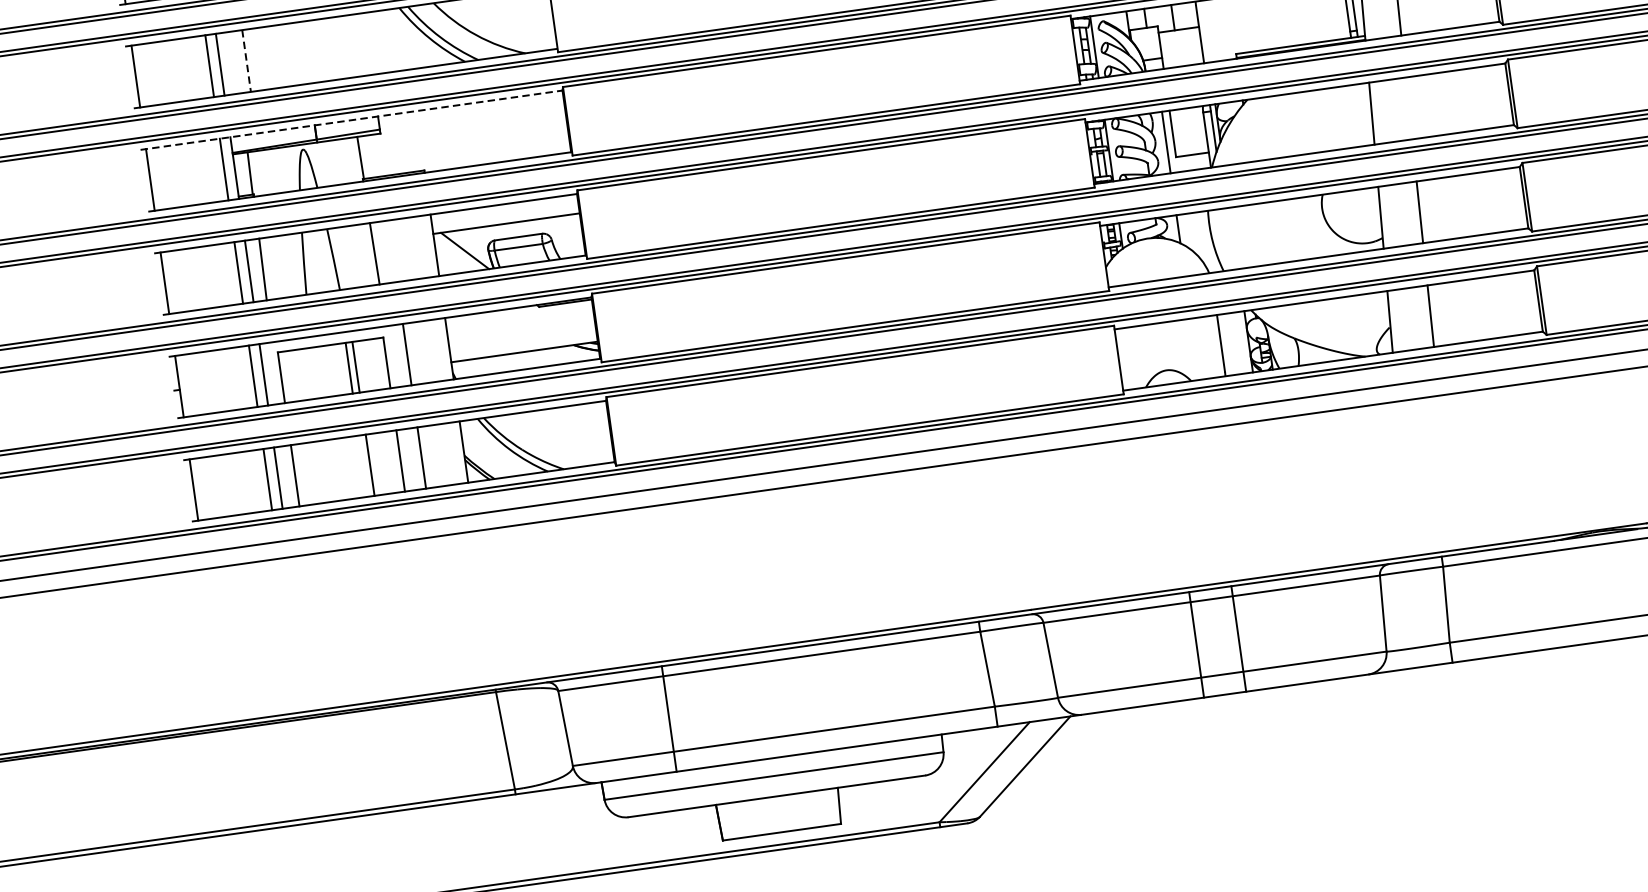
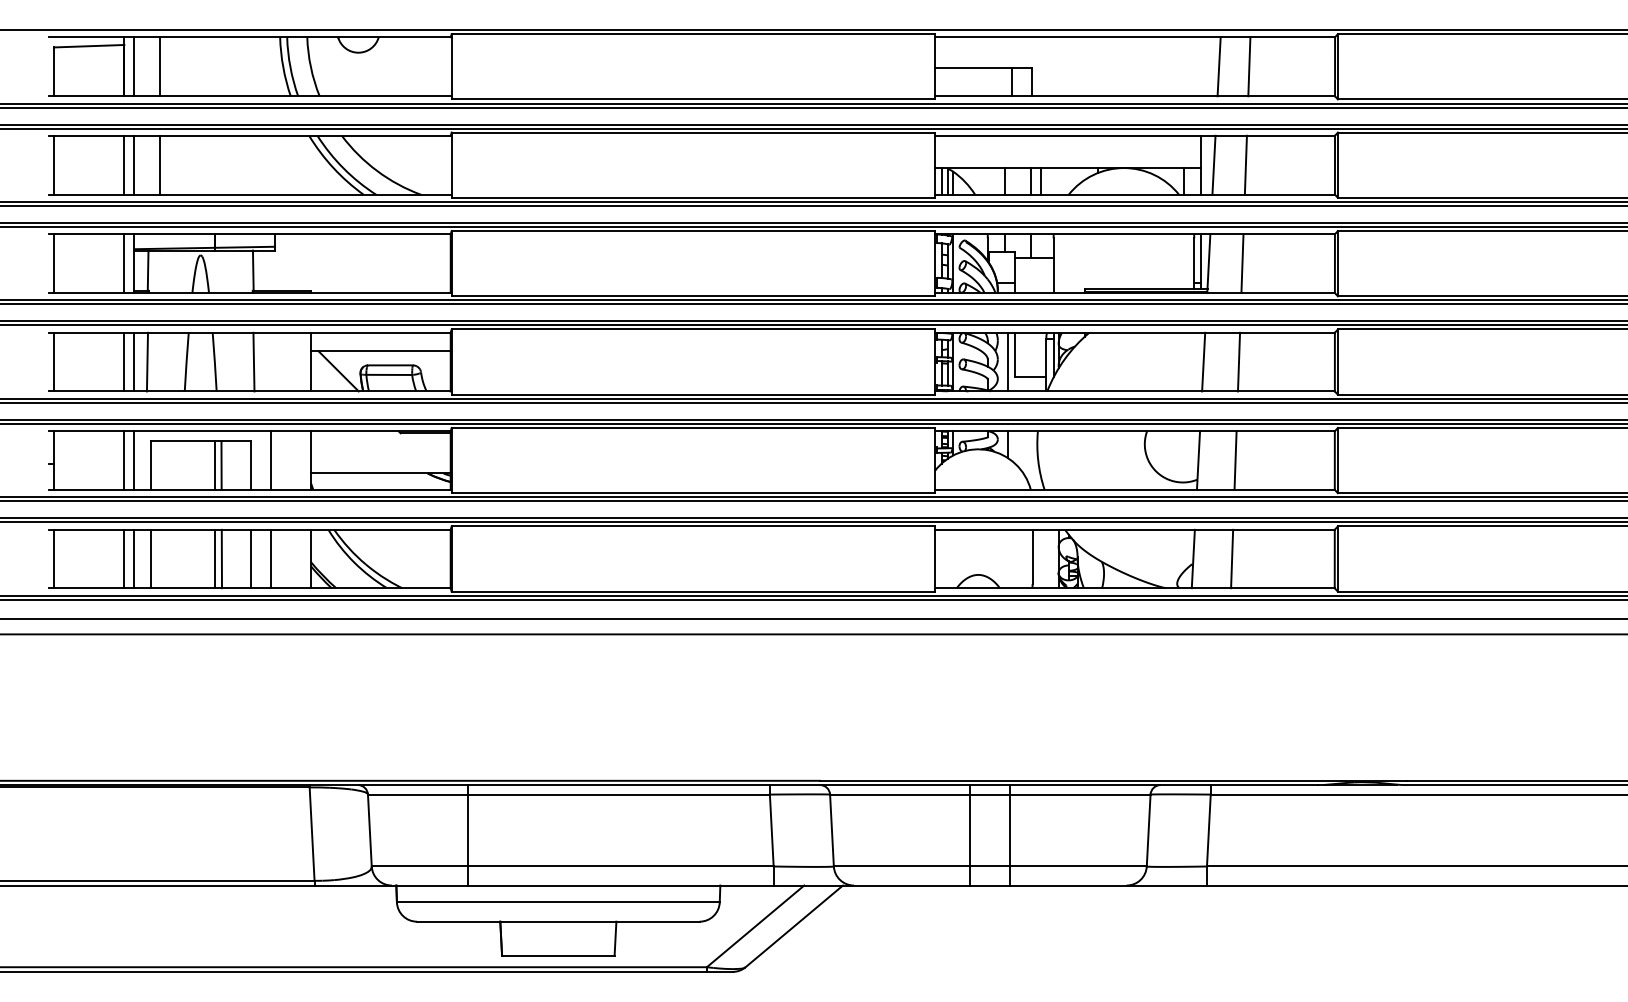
line: (246, 61) -> (159, 165), dashed -> solid
line: (1408, 107) -> (1238, 361), added
line: (351, 120) -> (249, 234), dashed -> solid
line: (363, 465) -> (215, 558), added

